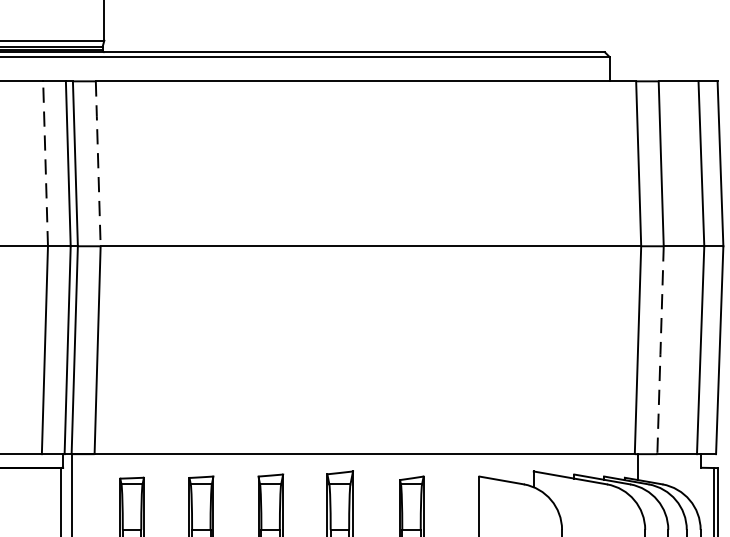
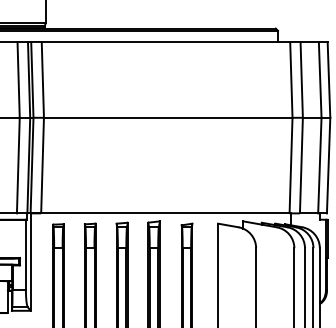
line: (45, 162) -> (18, 79), dashed -> solid
line: (97, 162) -> (42, 79), dashed -> solid
line: (660, 352) -> (301, 166), dashed -> solid

